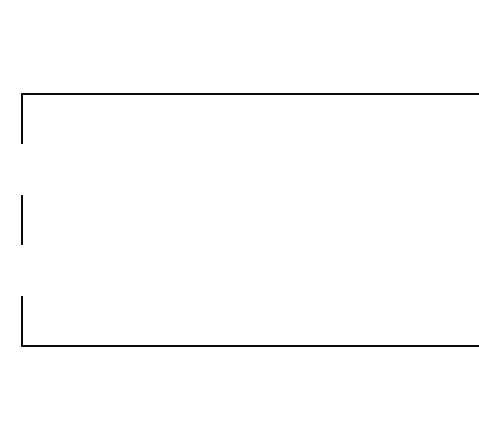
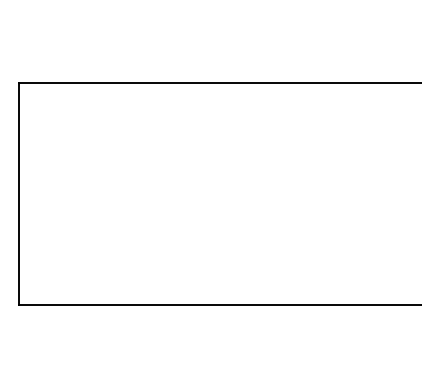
line: (22, 219) -> (19, 193), dashed -> solid

